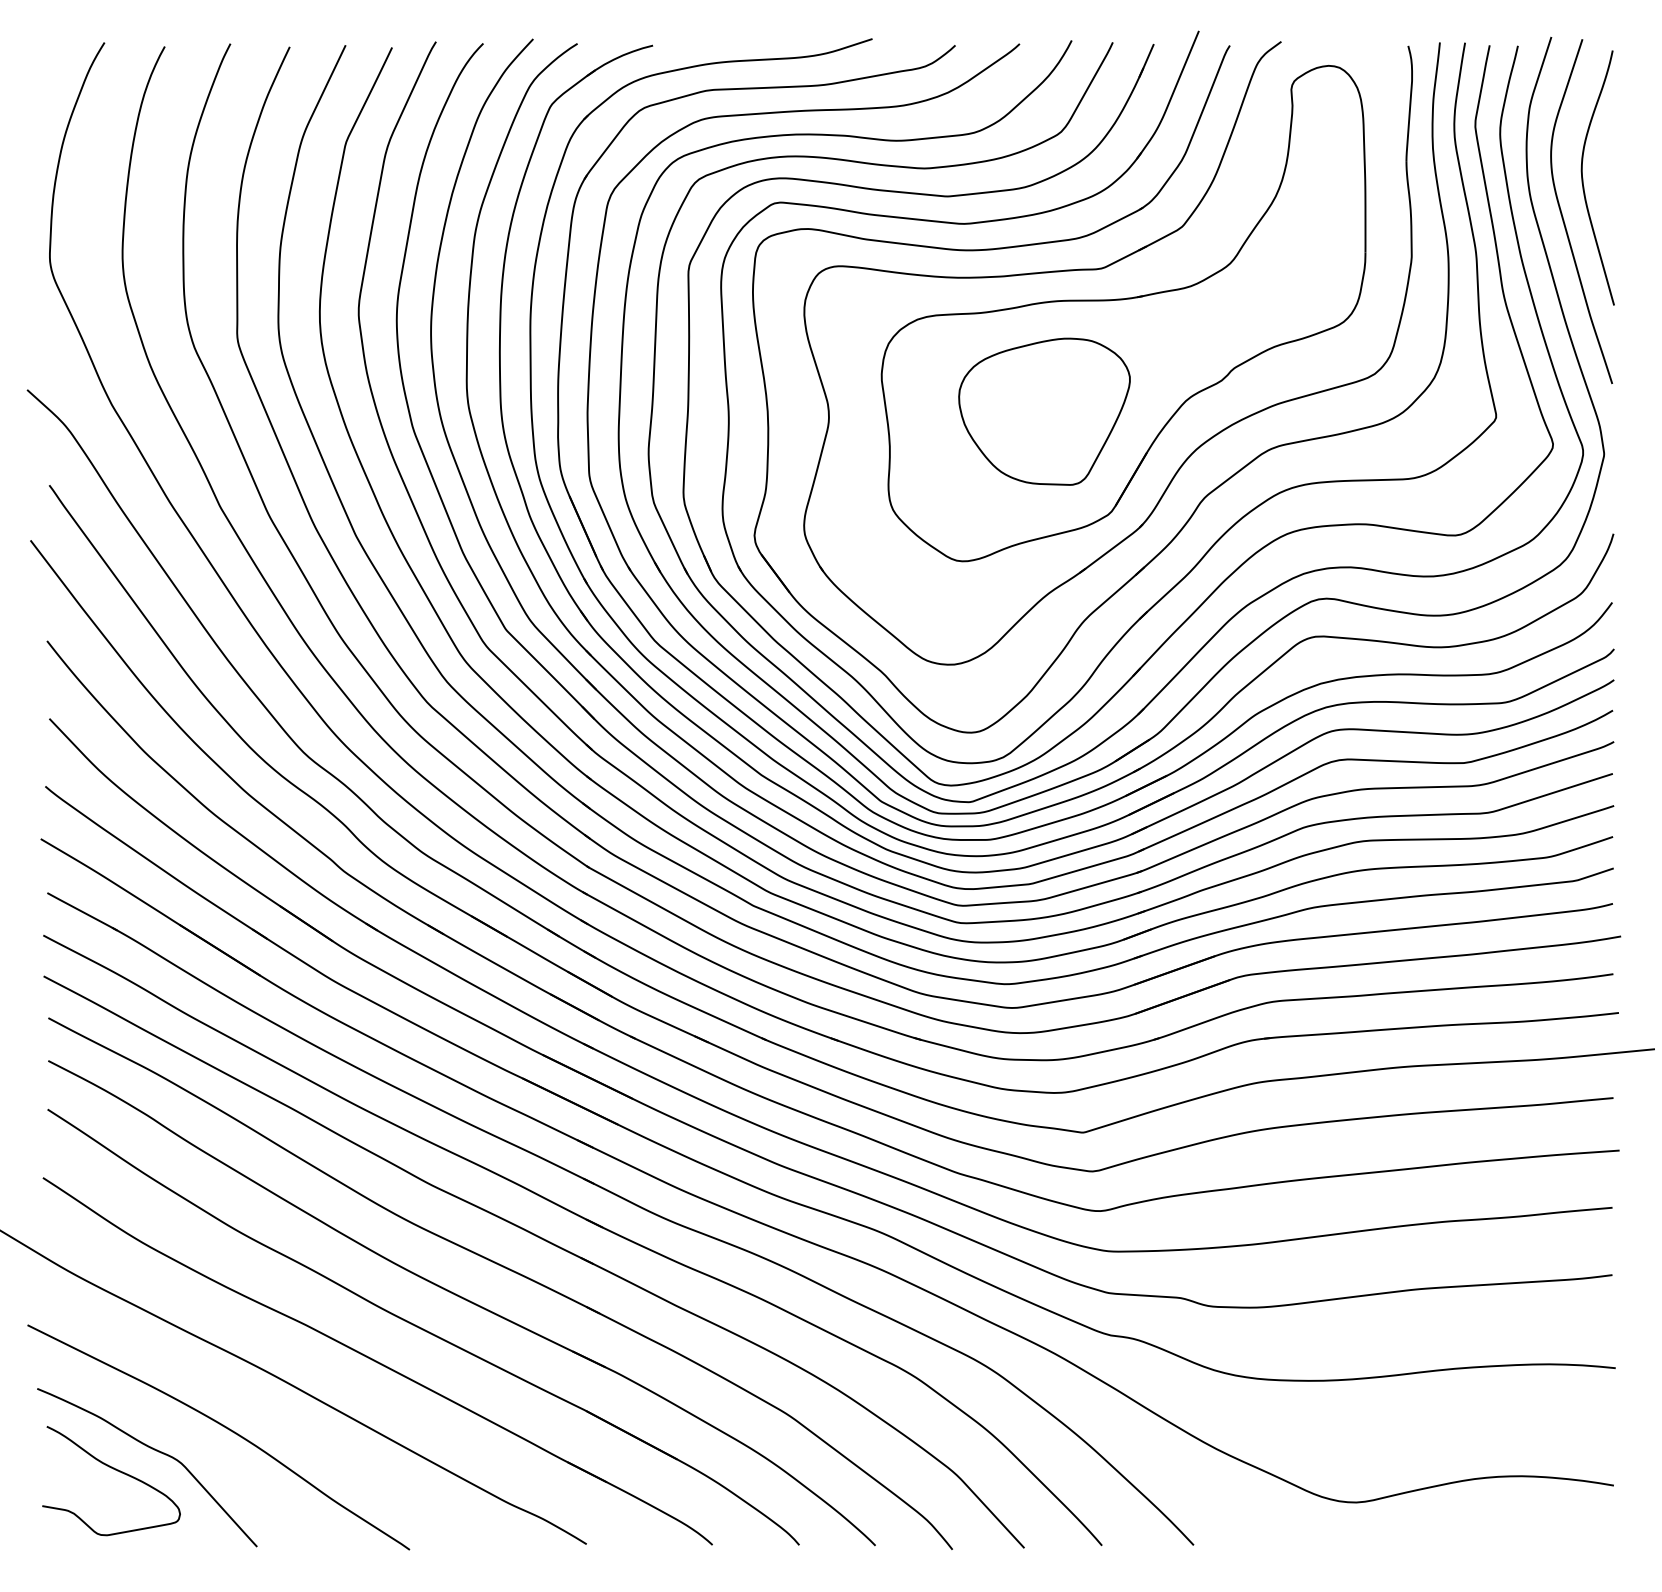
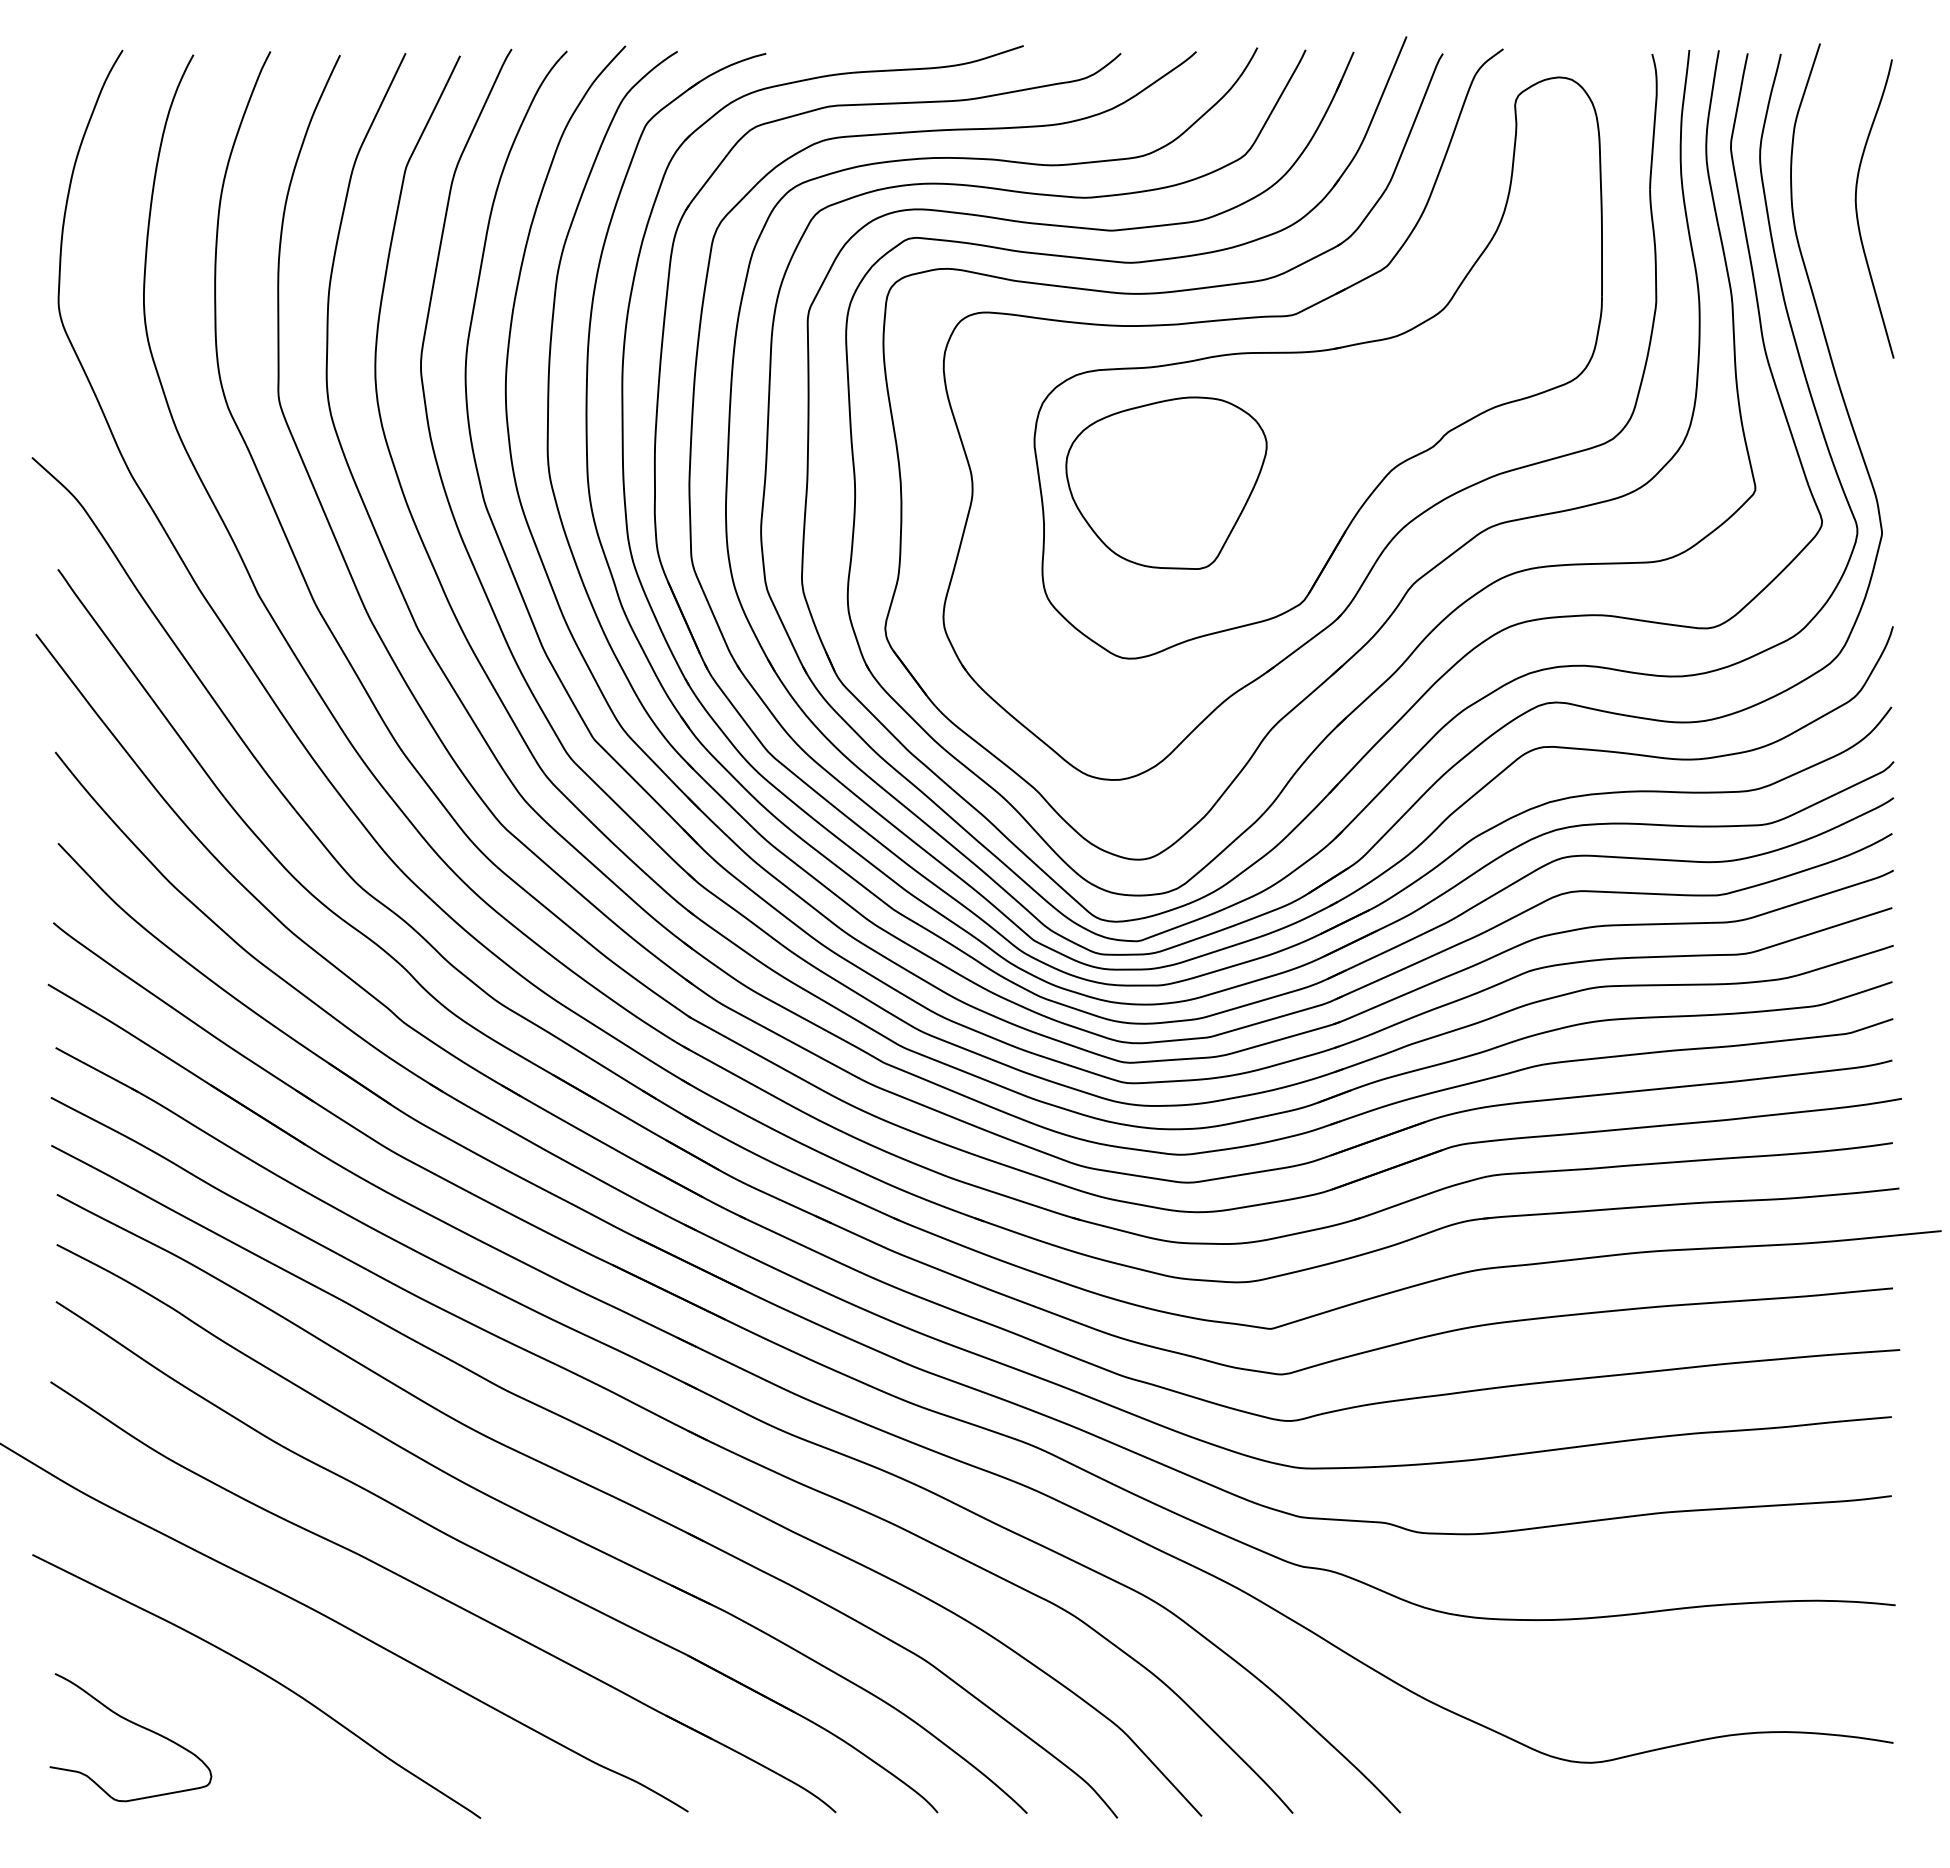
curve: (1563, 217) -> (1834, 255), removed
part: (1044, 411) -> (1166, 482), moved
curve: (155, 1451) -> (182, 1702), removed

